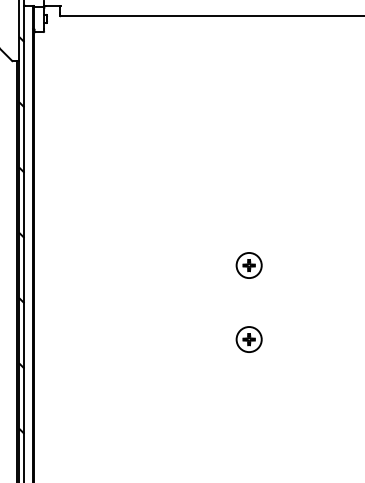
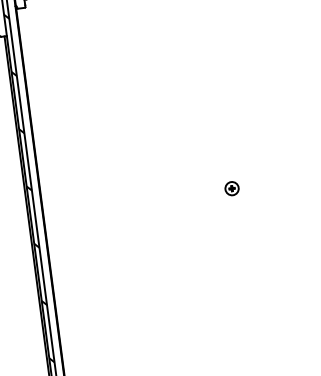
part: (248, 265) -> (231, 188), size x0.6
part: (248, 339) -> (240, 253), removed

